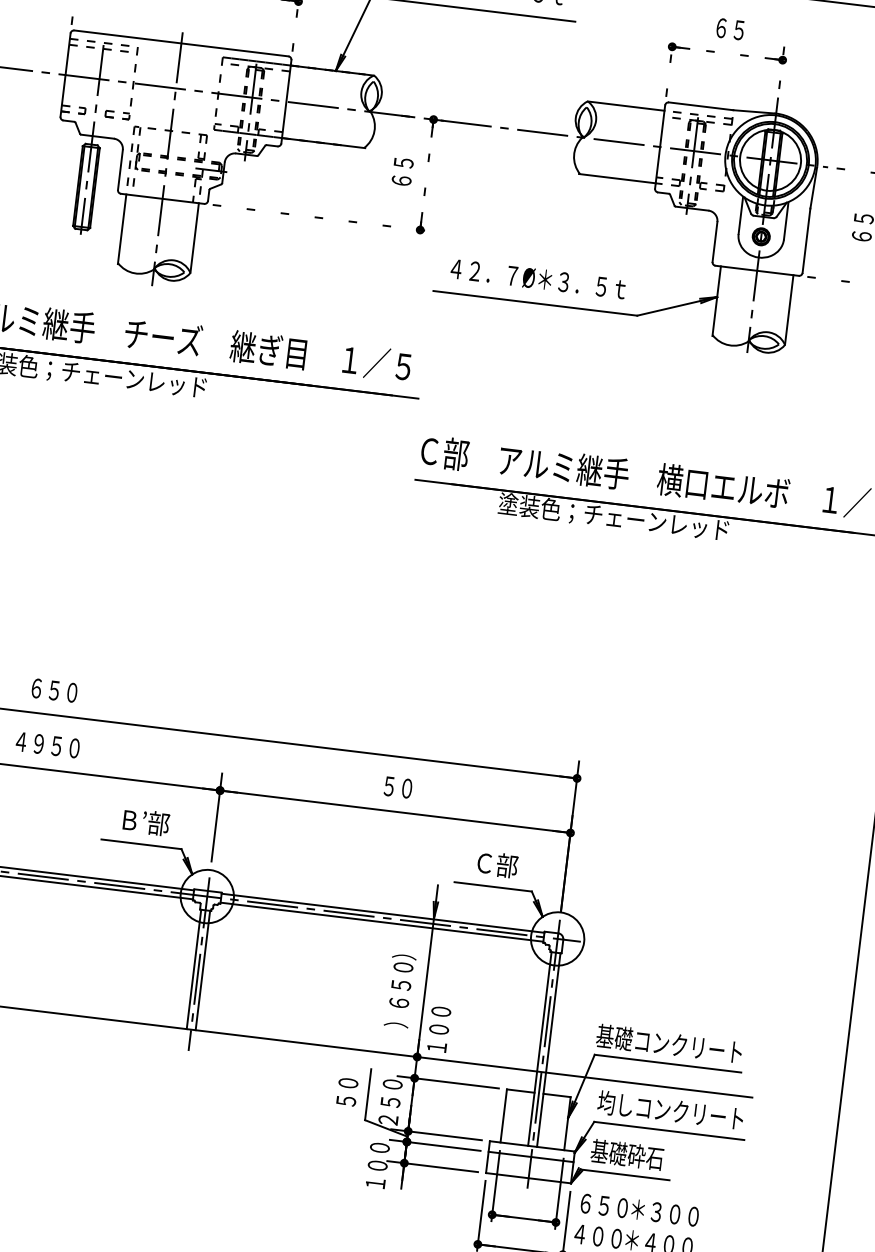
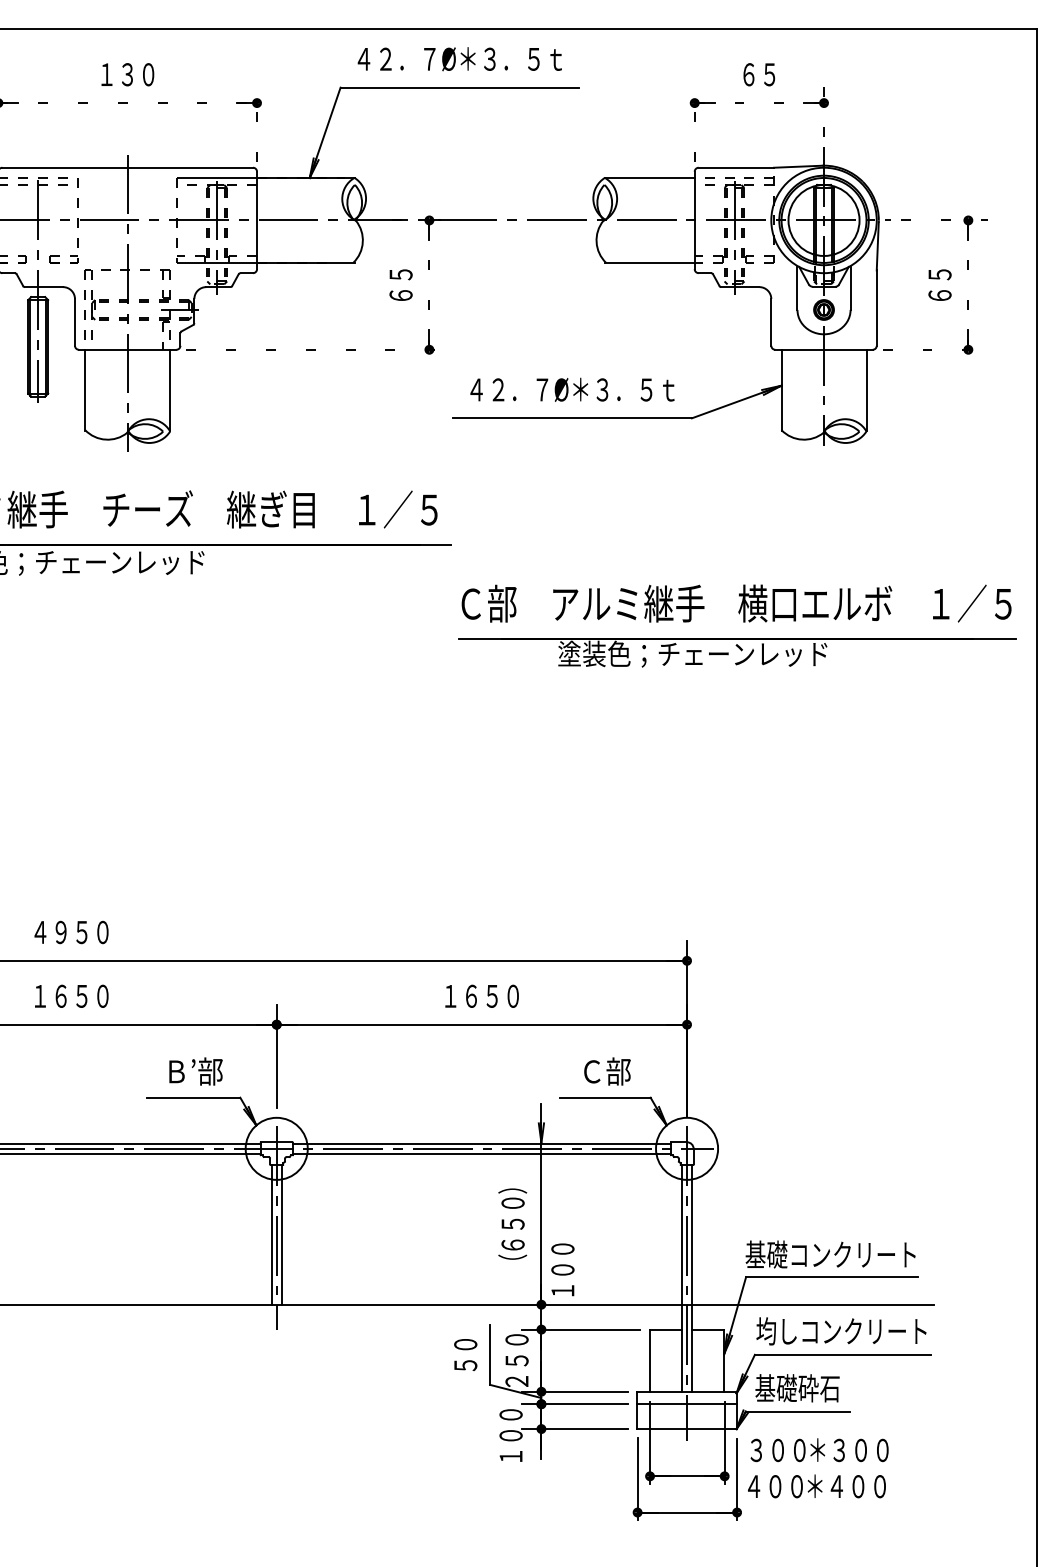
text: (54, 690) -> (71, 932), ６５０ -> ４９５０
text: (29, 742) -> (50, 995), ４９５０ -> １６５０
text: (397, 786) -> (481, 995), ５０ -> １６５０
text: (396, 1018) -> (512, 1263), ） -> （
text: (594, 1203) -> (766, 1449), ６５０ -> ３００

